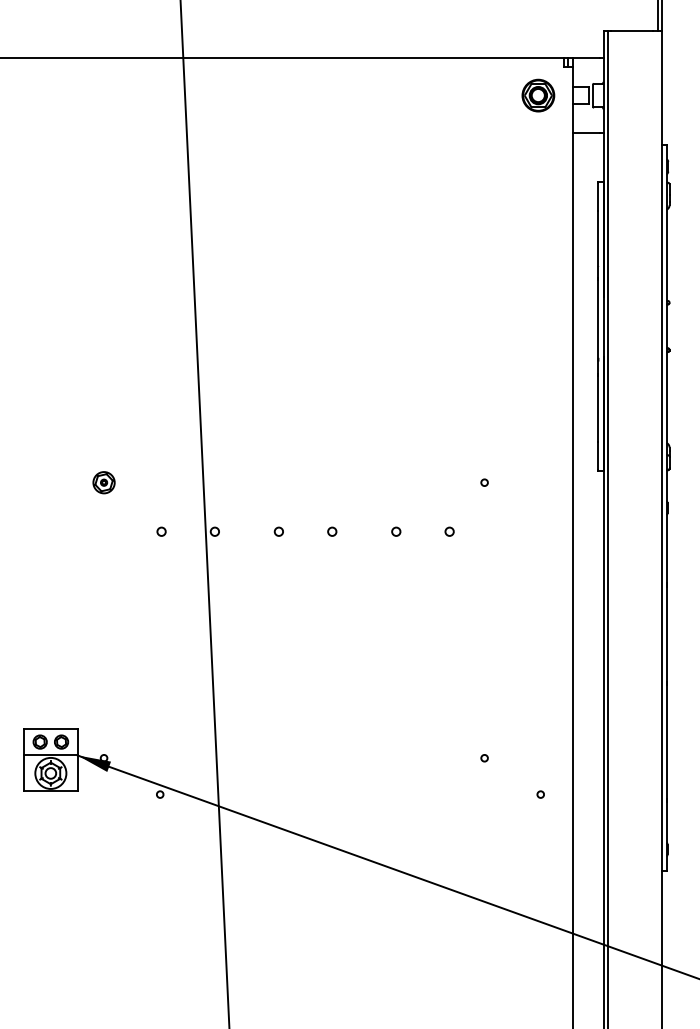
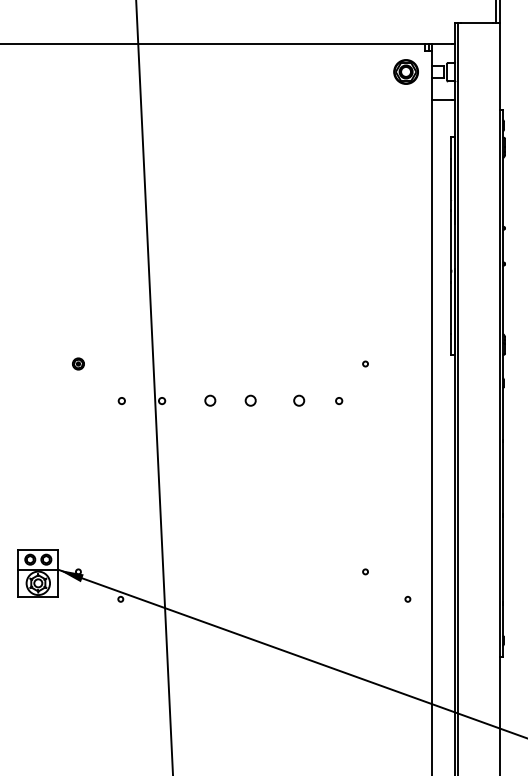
part: (104, 482) -> (78, 363), size x0.7
circle: (279, 532) -> (210, 401), size x1.6
circle: (332, 532) -> (250, 401), size x1.6
circle: (395, 532) -> (298, 401), size x1.6

